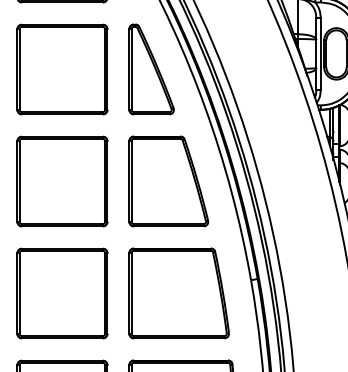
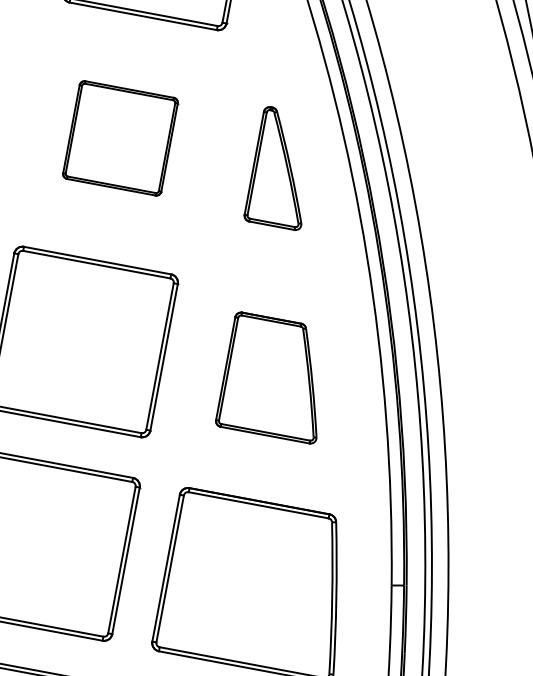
part: (62, 69) -> (120, 138), size x0.6
part: (151, 69) -> (282, 168), size x0.7
part: (168, 181) -> (275, 377), size x0.7

